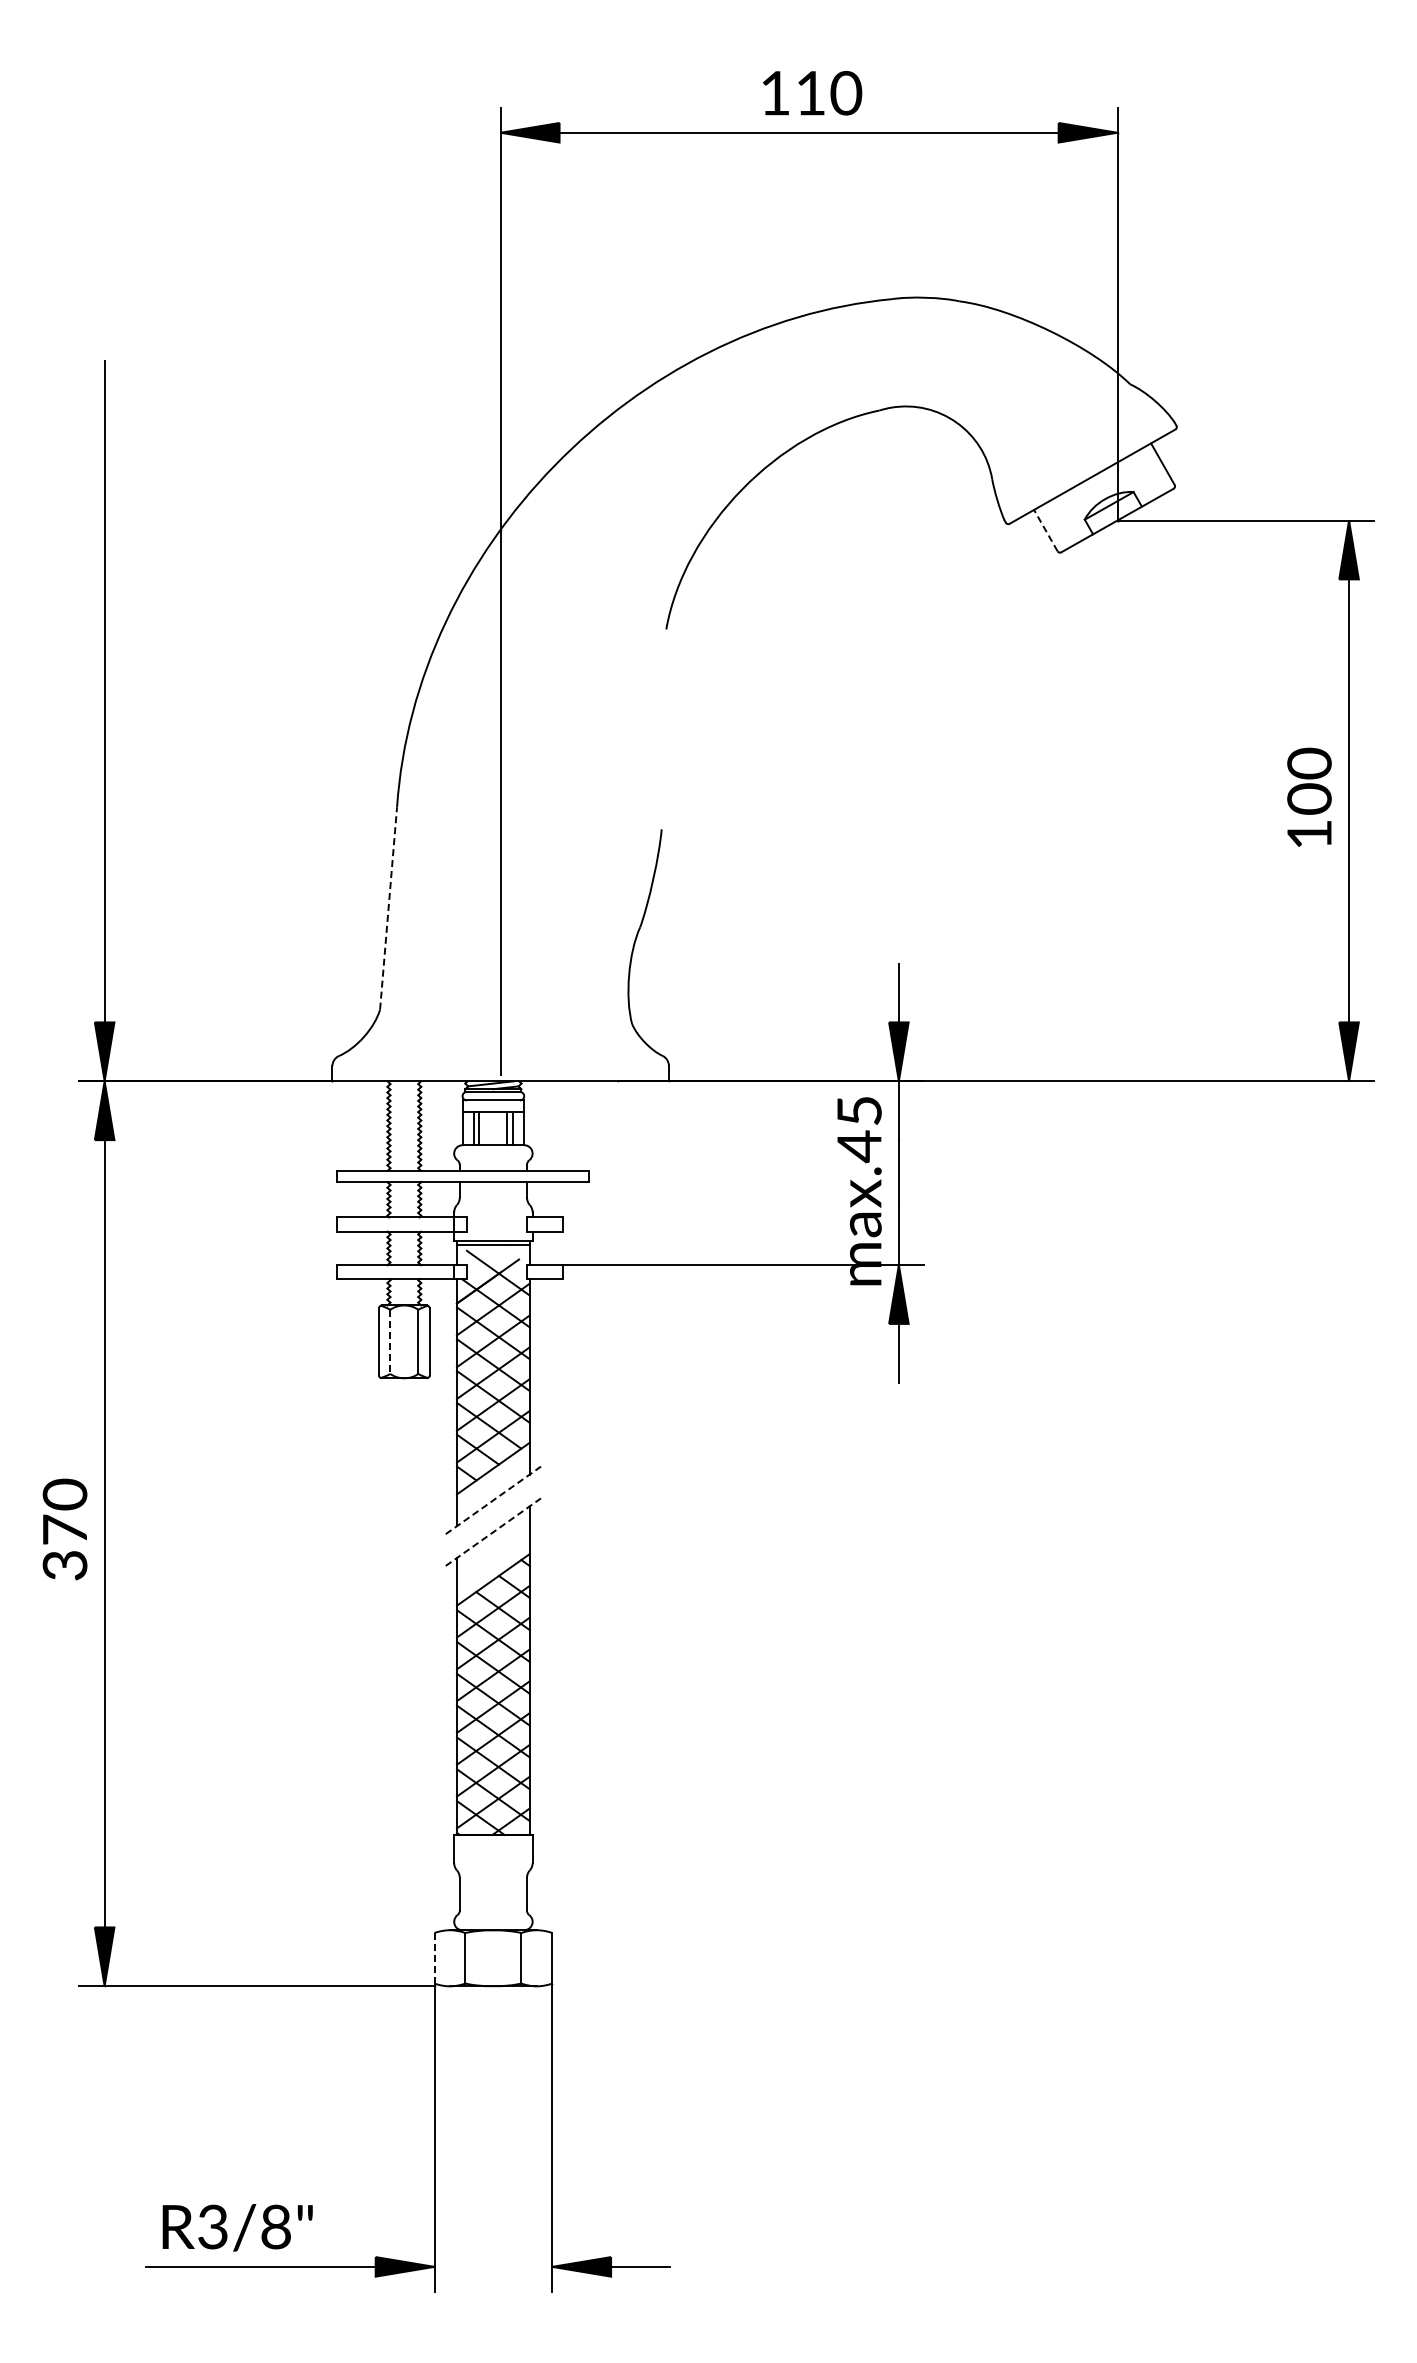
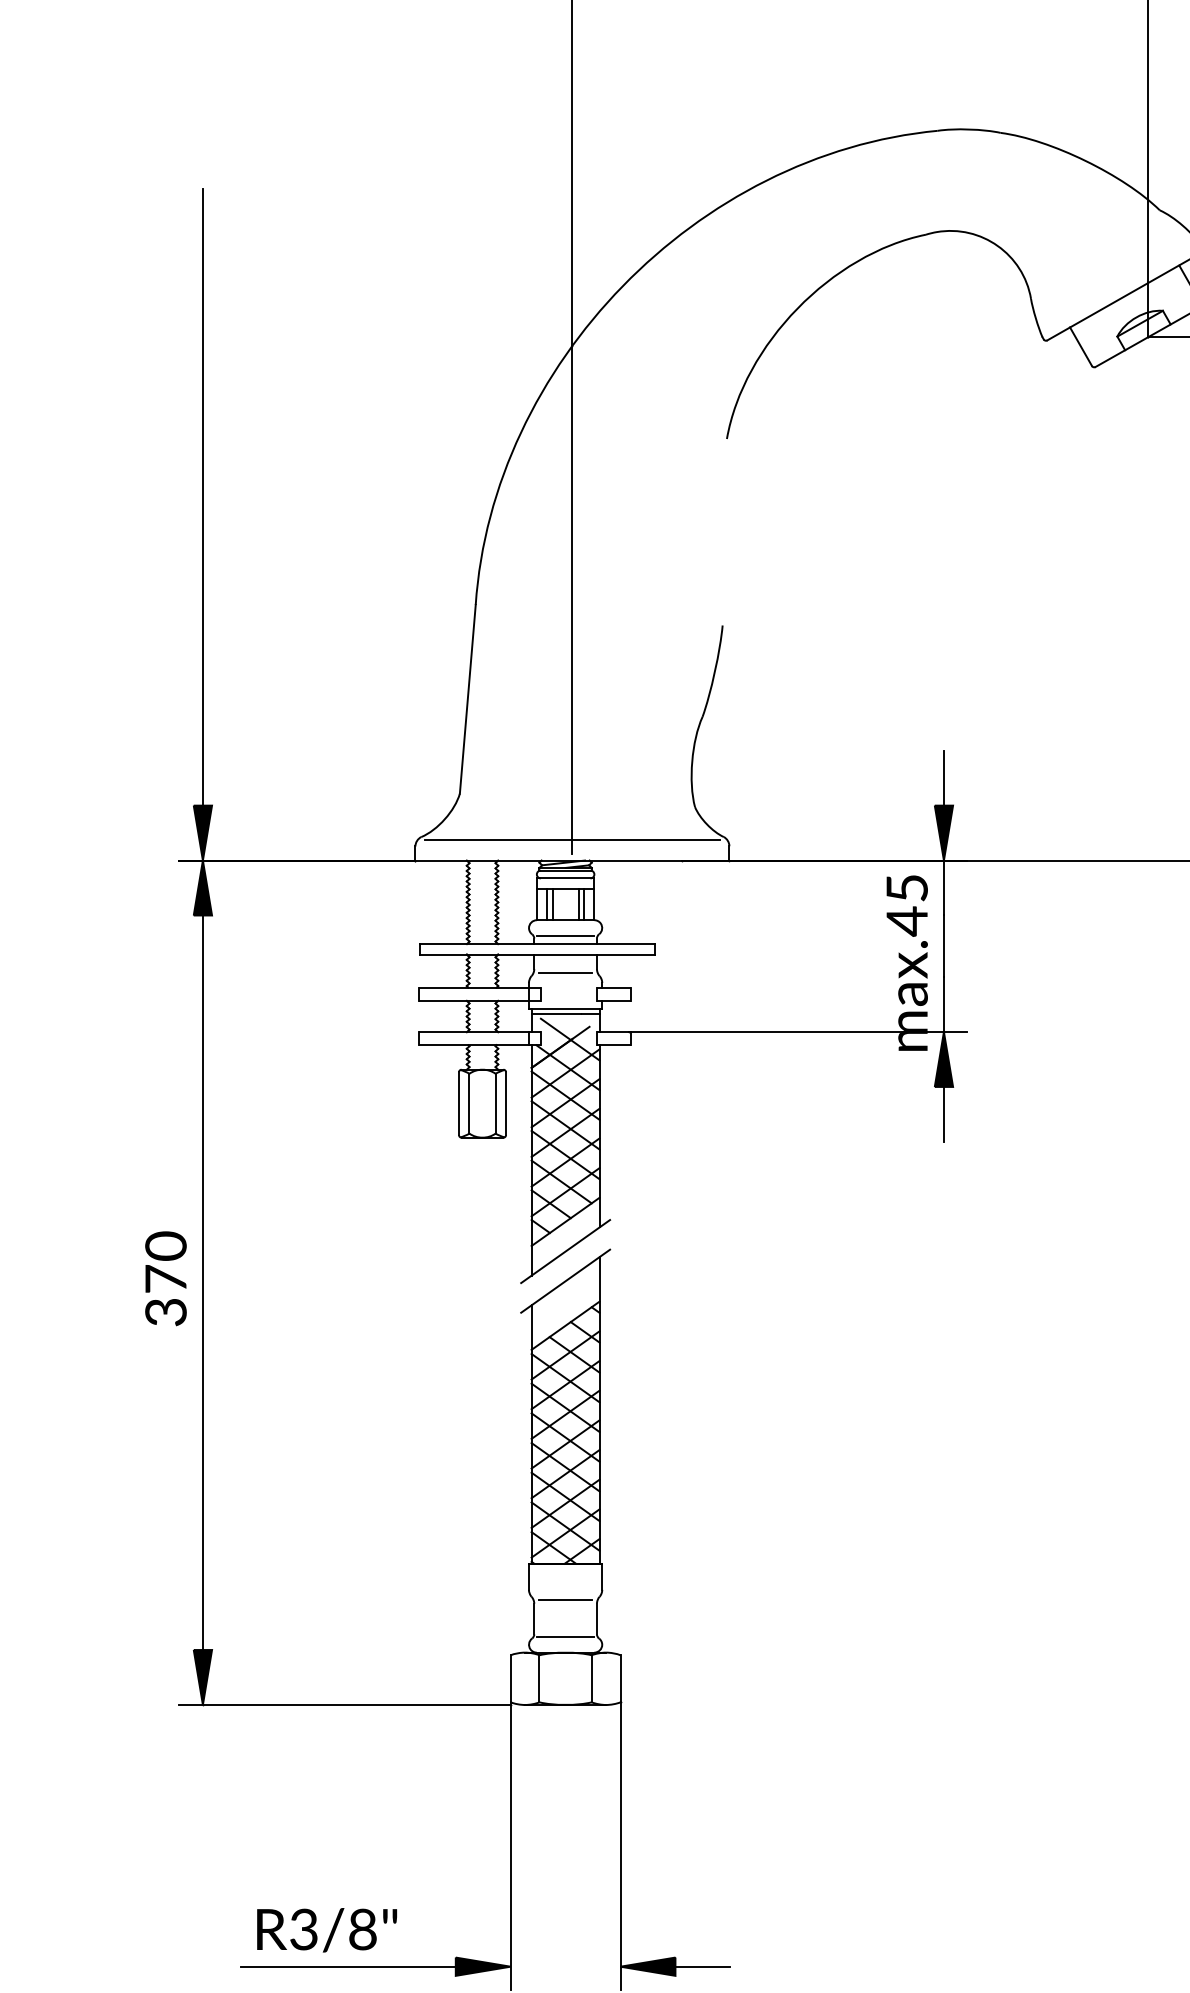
line: (1045, 530) -> (1080, 346), dashed -> solid
line: (388, 907) -> (467, 698), dashed -> solid
line: (500, 1058) -> (572, 839), added
line: (493, 1162) -> (565, 936), added
line: (493, 1201) -> (565, 972), added
line: (390, 1342) -> (469, 1104), dashed -> solid
line: (493, 1500) -> (565, 1251), dashed -> solid
line: (493, 1531) -> (565, 1280), dashed -> solid
line: (493, 1874) -> (565, 1600), added
line: (493, 1913) -> (565, 1637), added
line: (434, 1958) -> (510, 1678), dashed -> solid

